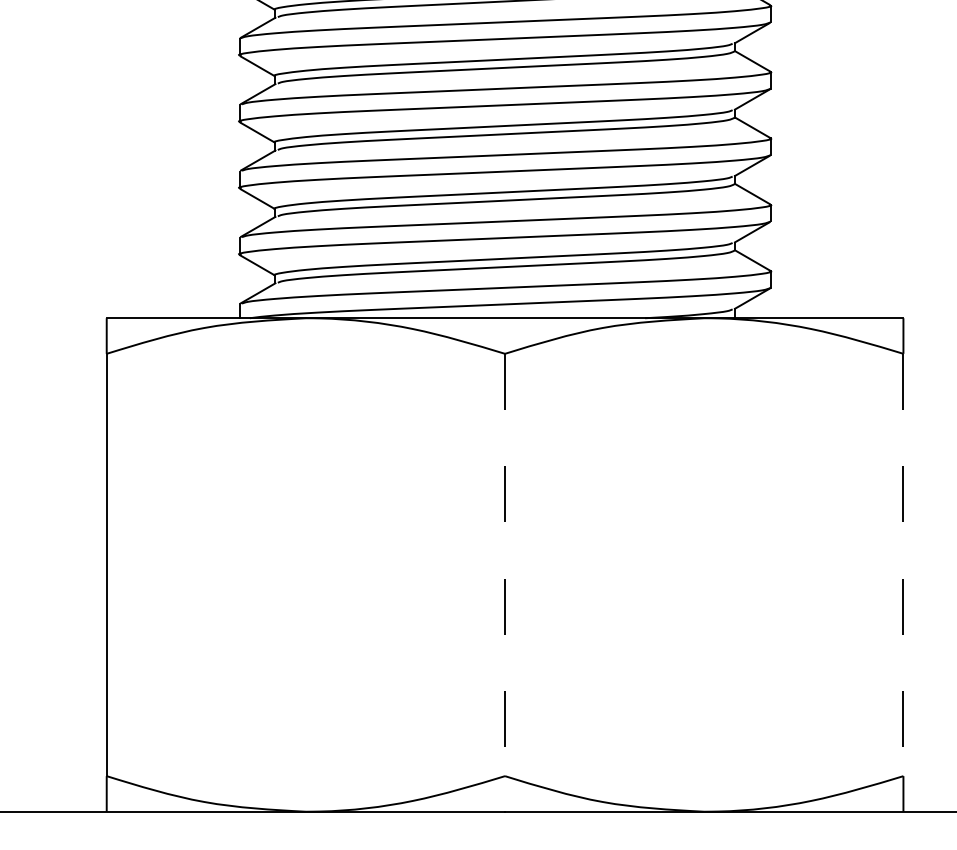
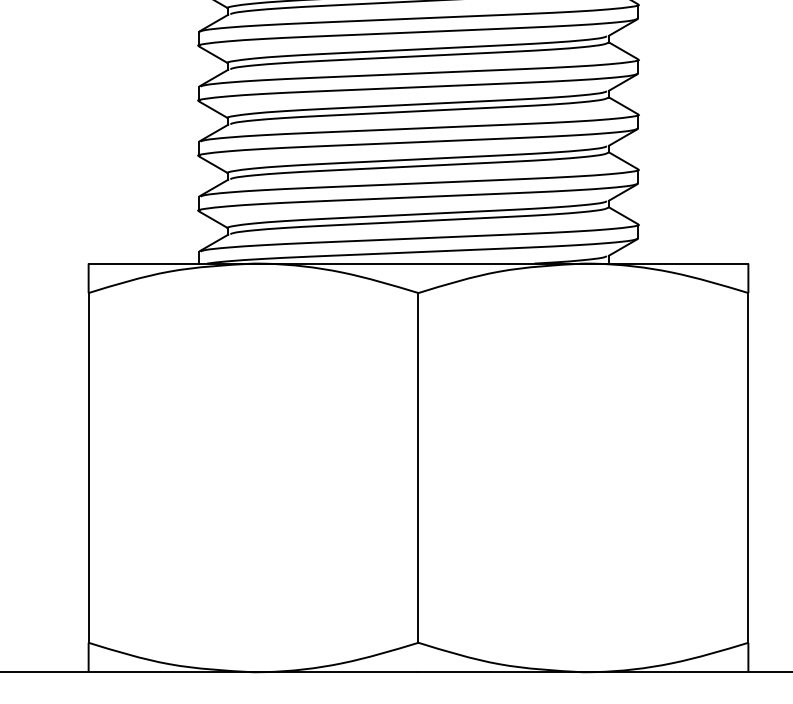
line: (505, 565) -> (418, 468), dashed -> solid
line: (903, 565) -> (748, 468), dashed -> solid

